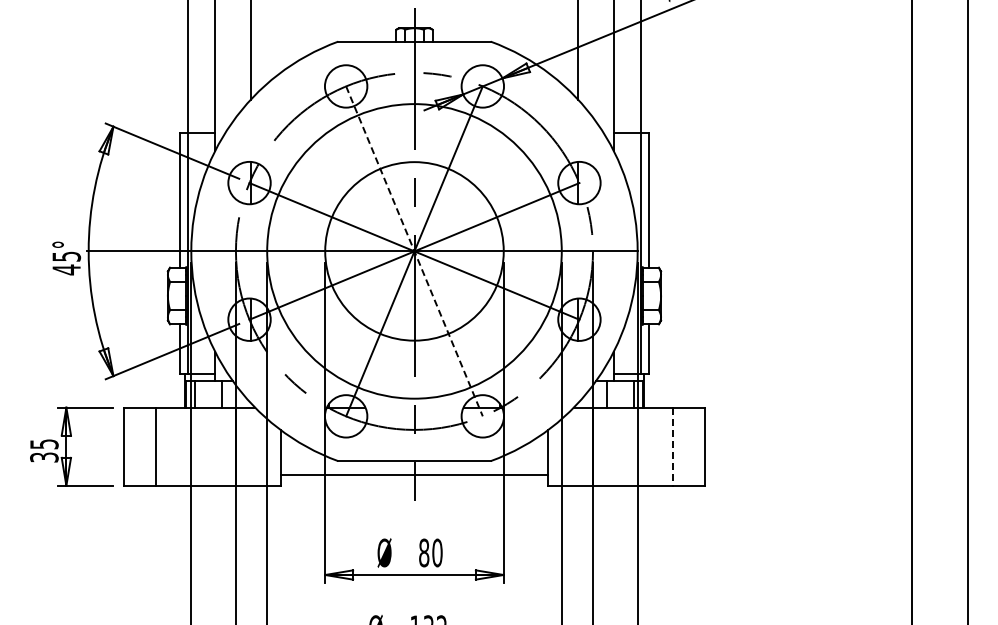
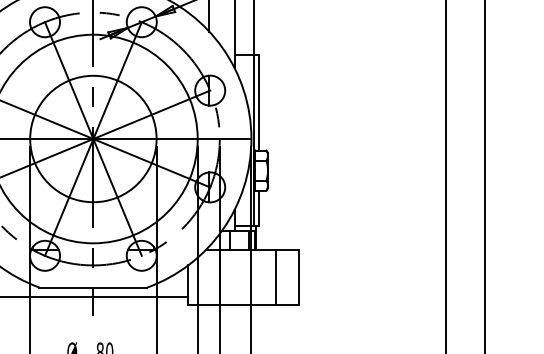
line: (414, 251) -> (93, 139), dashed -> solid
line: (672, 447) -> (276, 277), dashed -> solid

